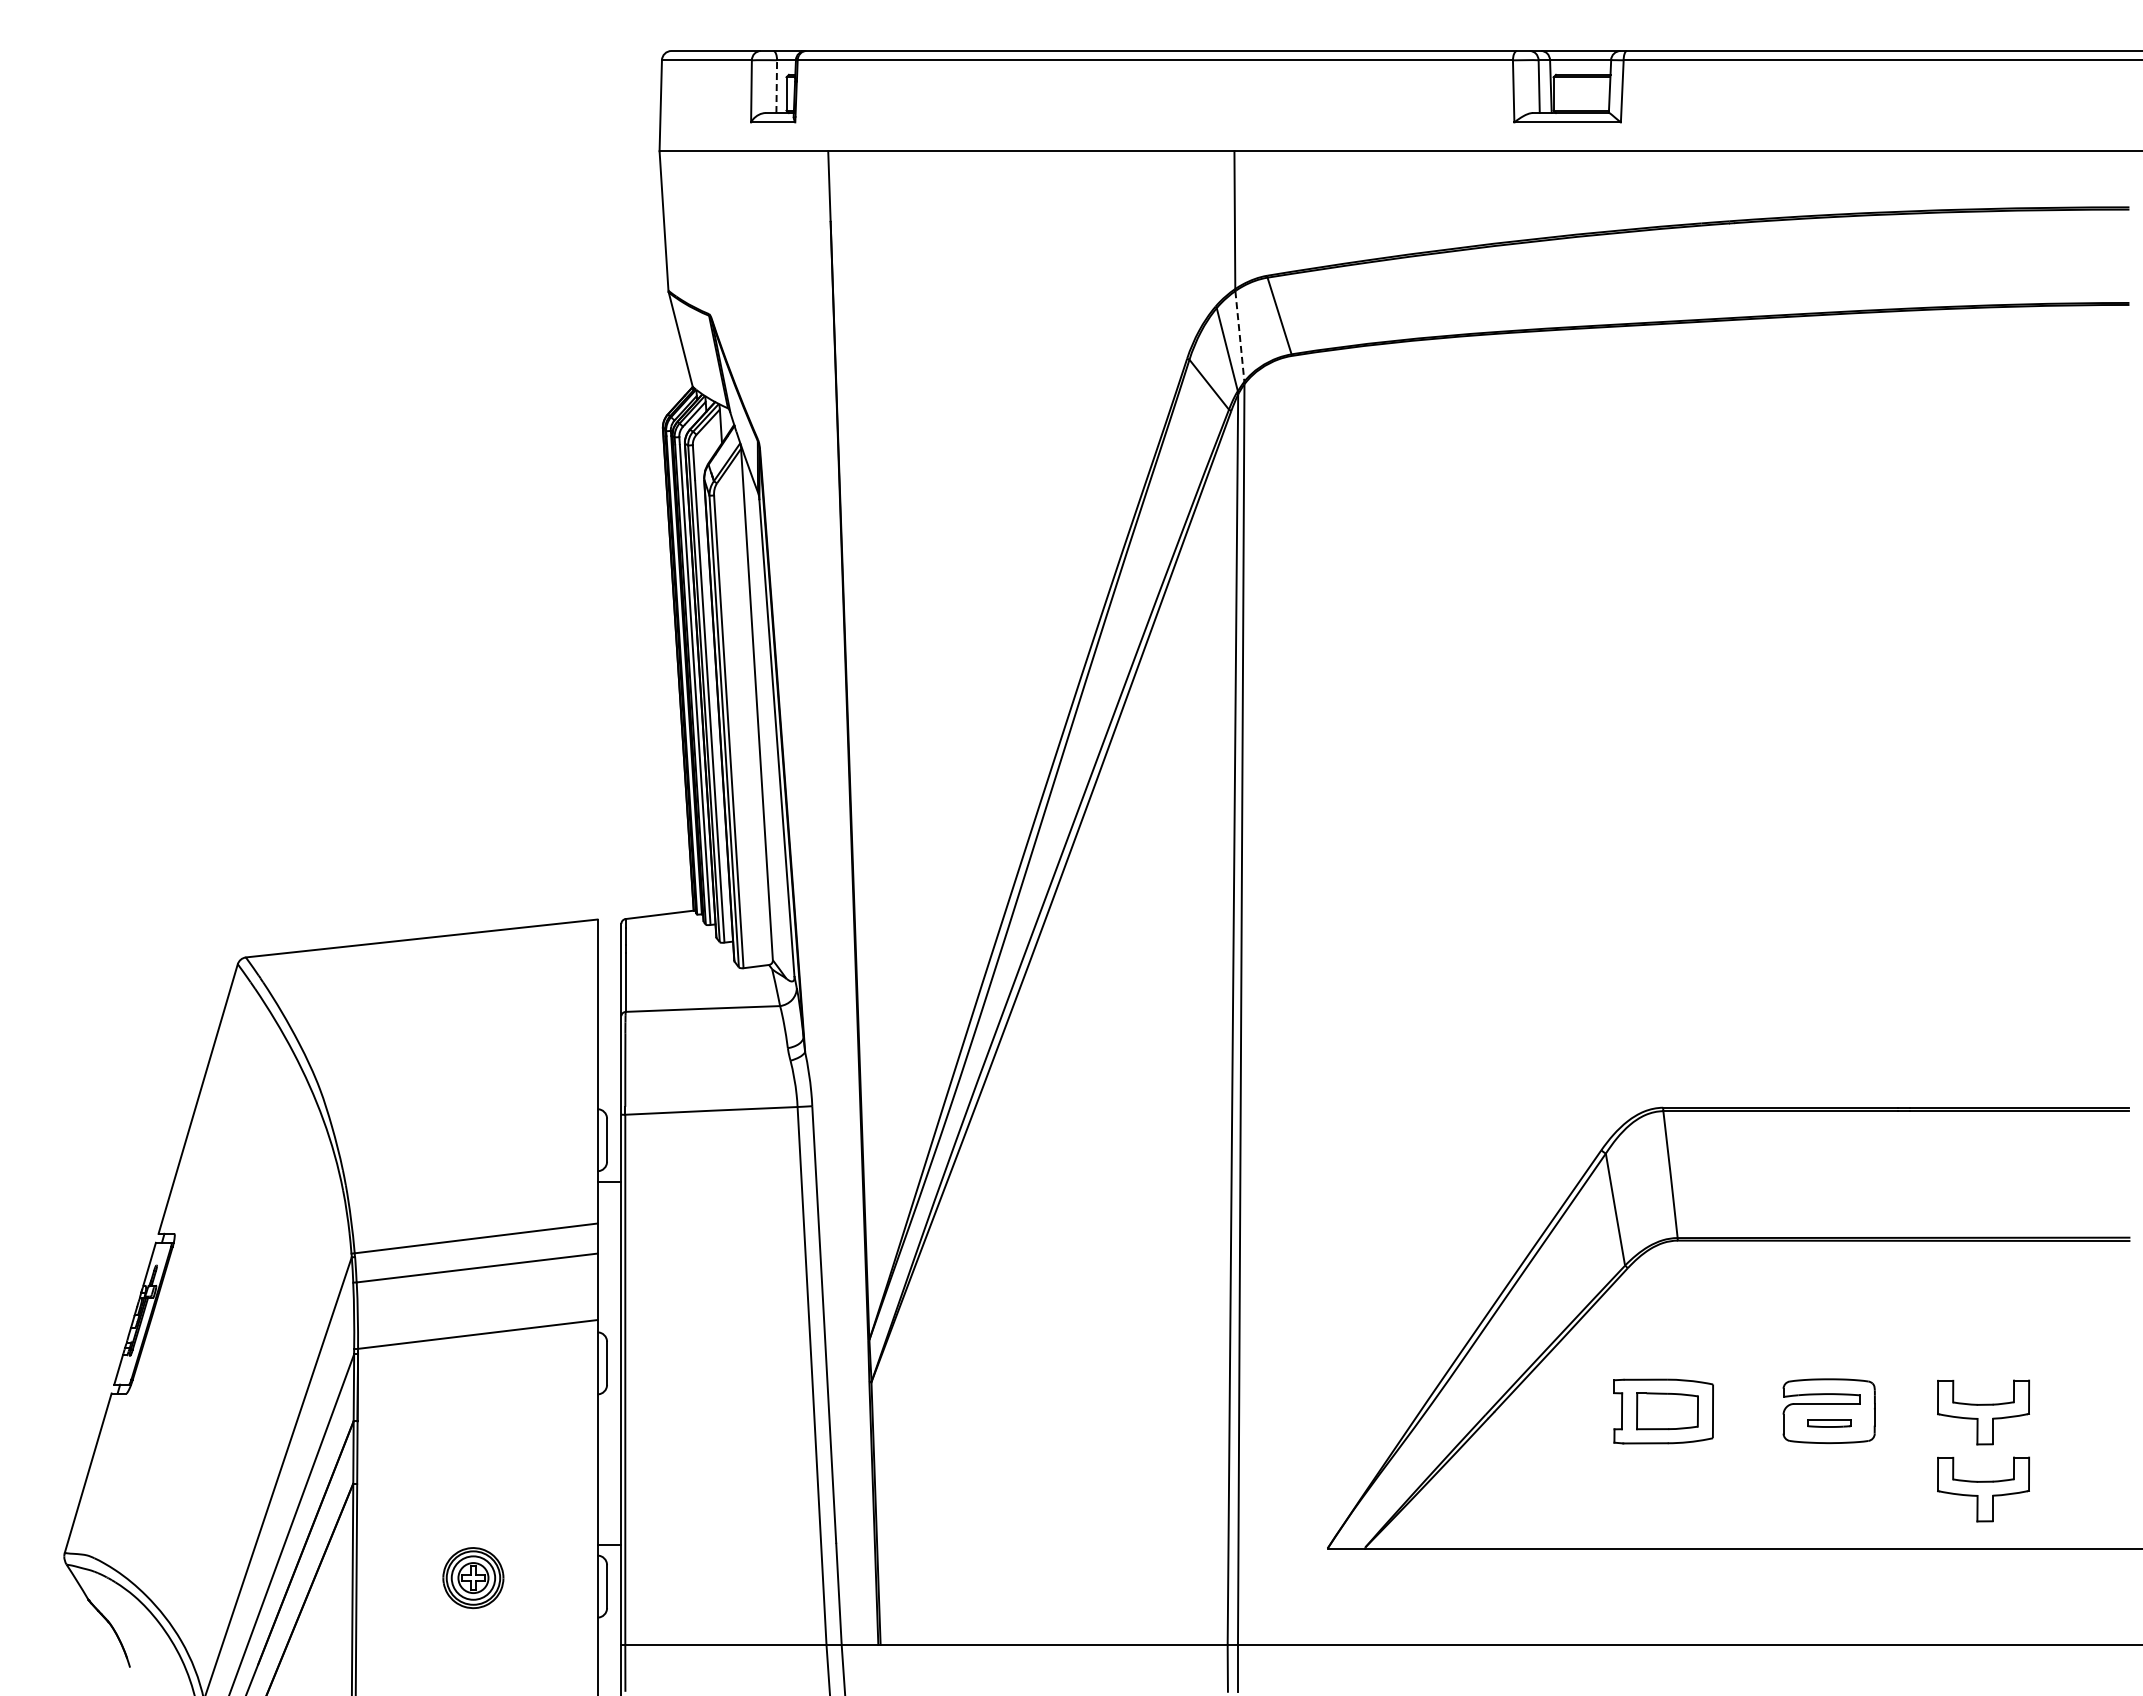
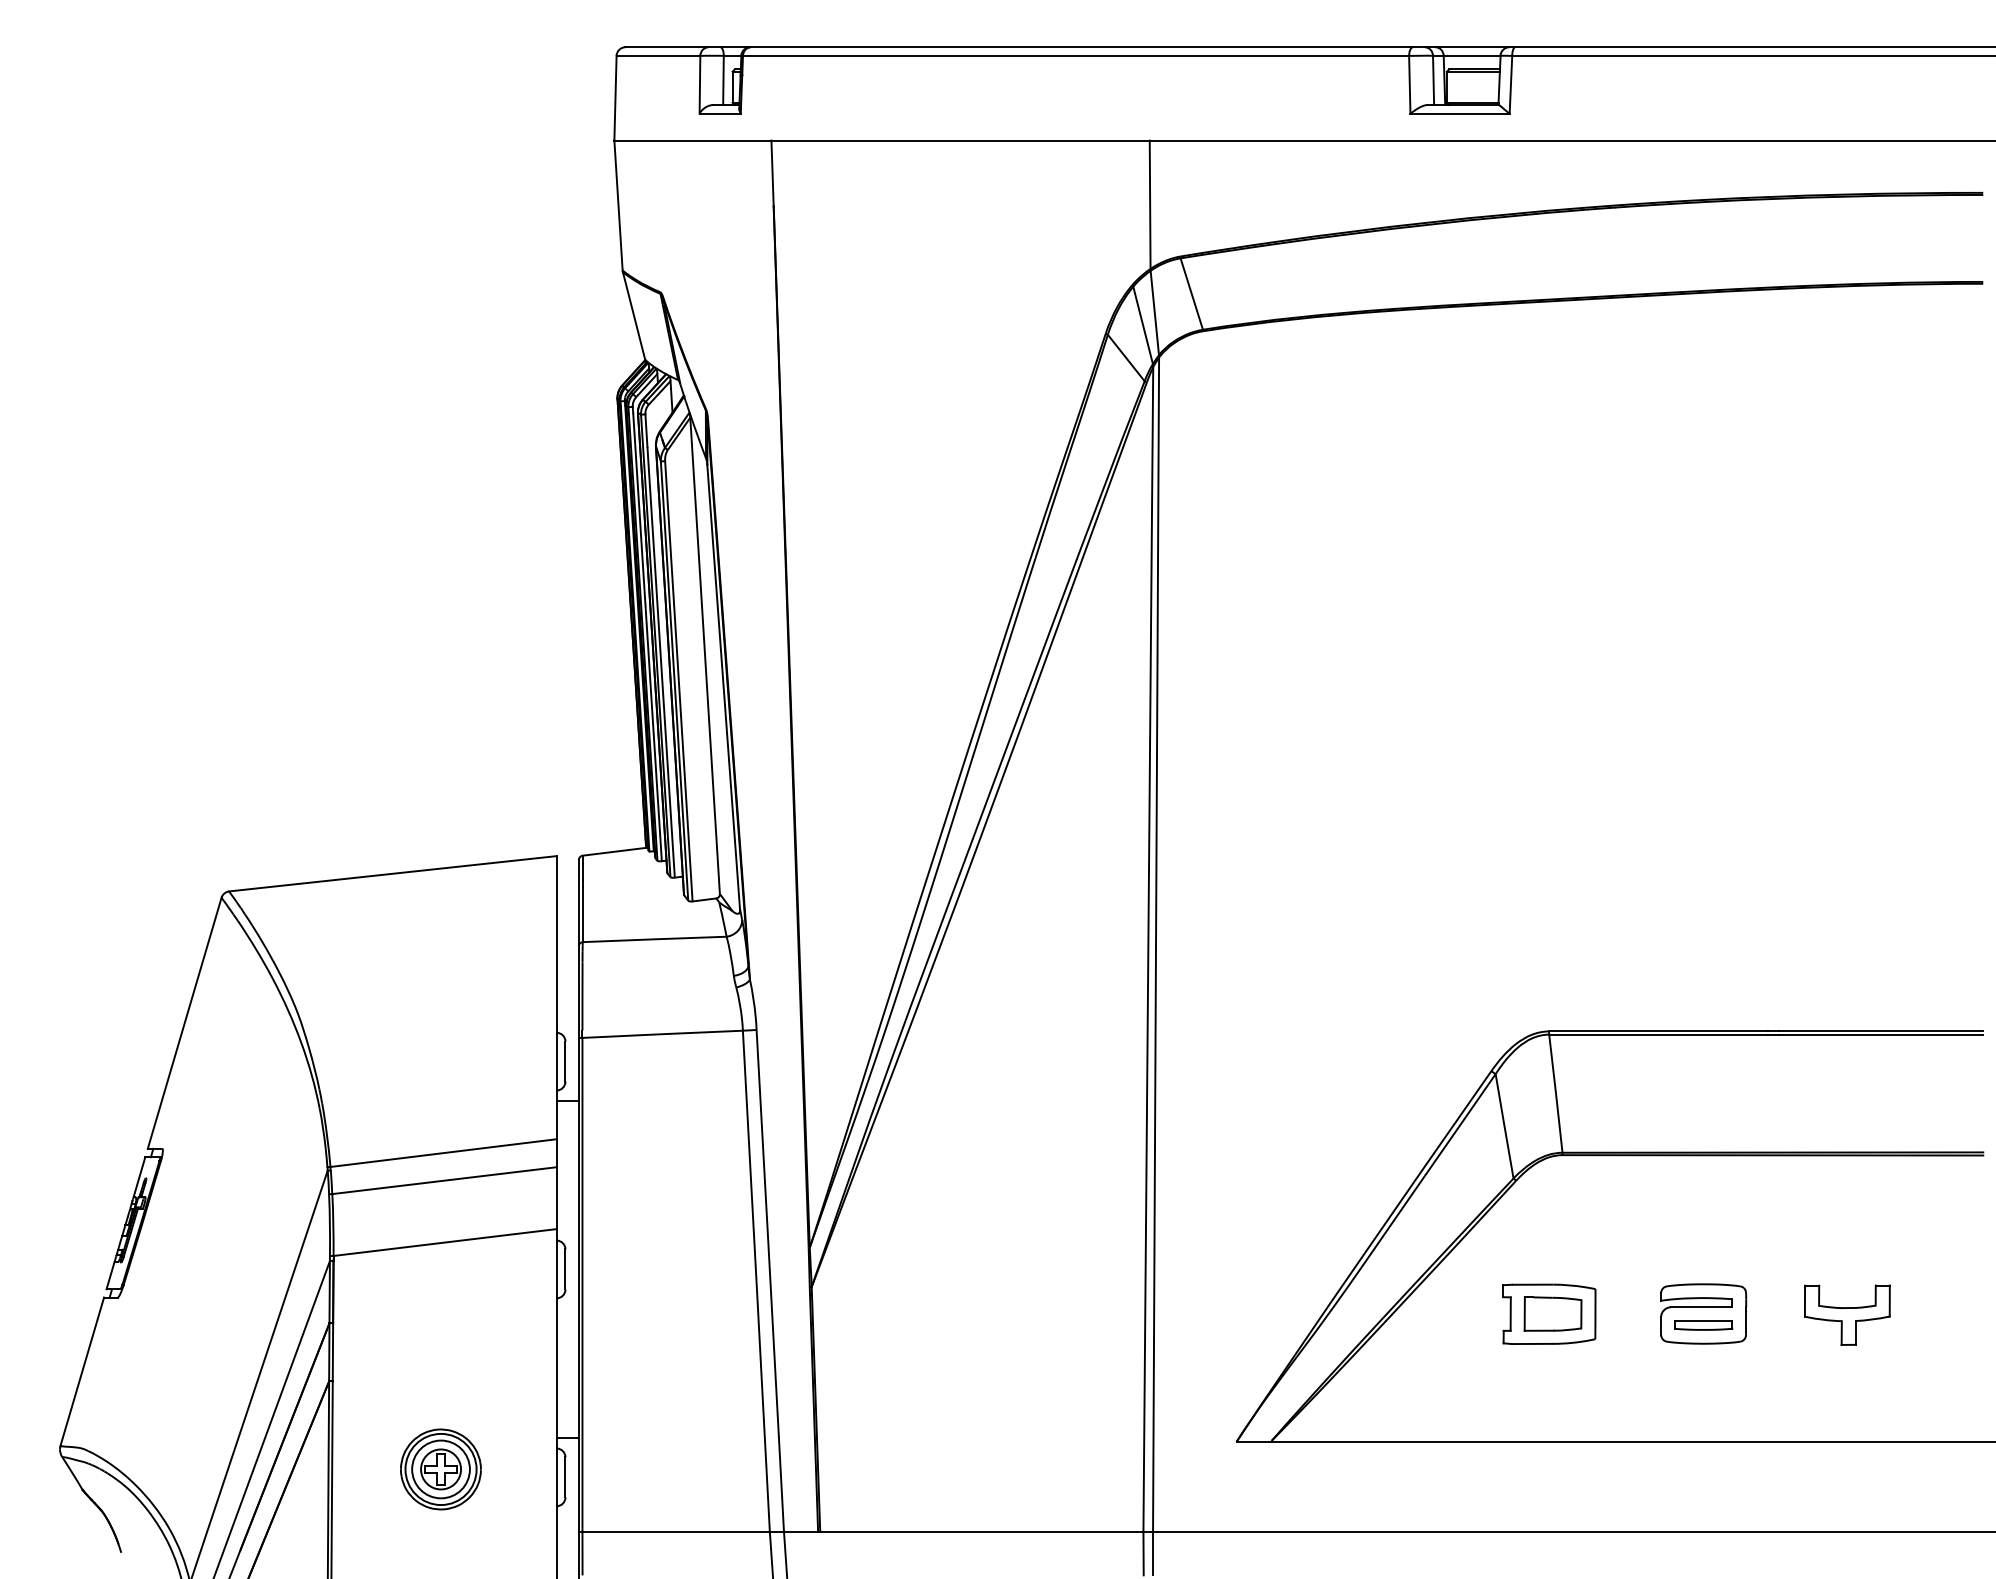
line: (776, 86) -> (723, 80), dashed -> solid
line: (1239, 336) -> (1154, 313), dashed -> solid
part: (1828, 1423) -> (1702, 1325), size x1.43
part: (1983, 1489) -> (1847, 1386), removed
part: (473, 1577) -> (441, 1468), size x1.43

